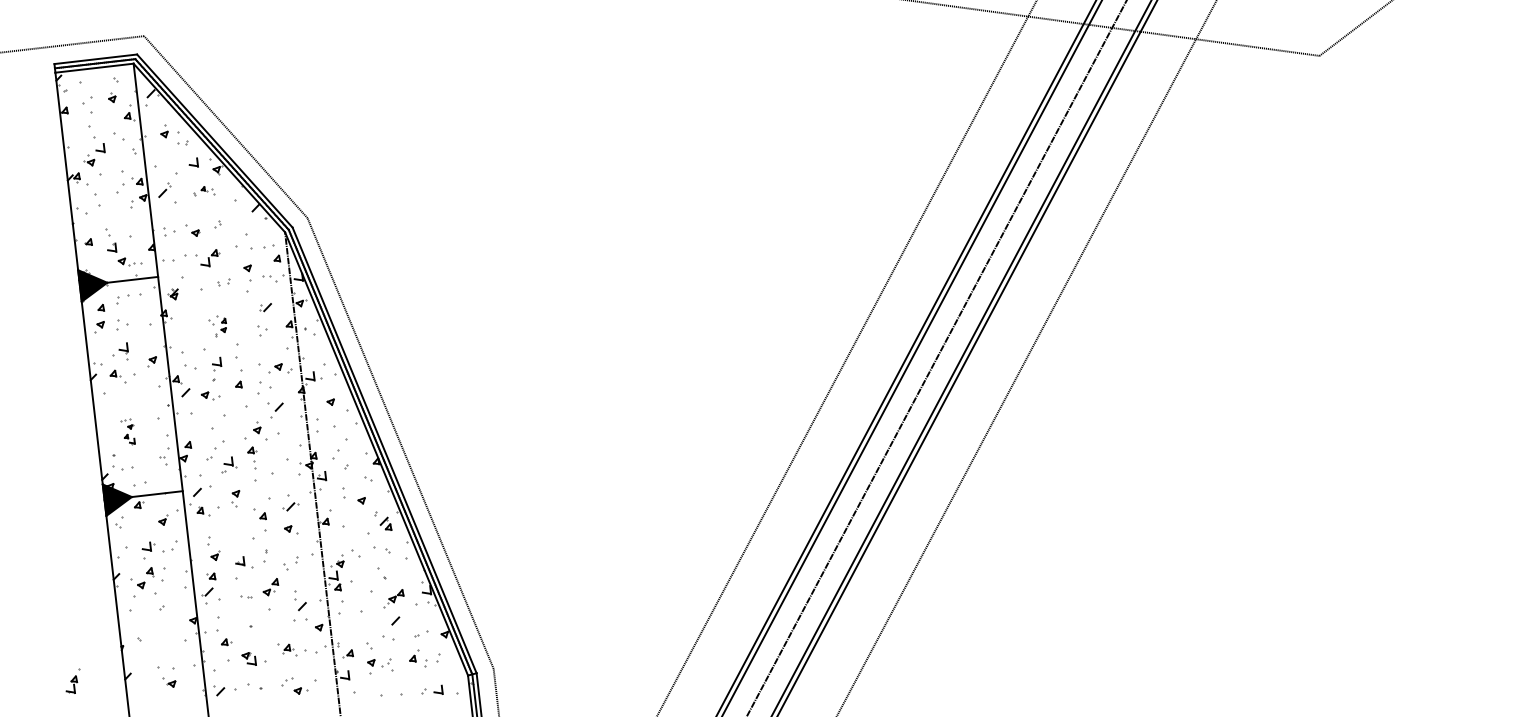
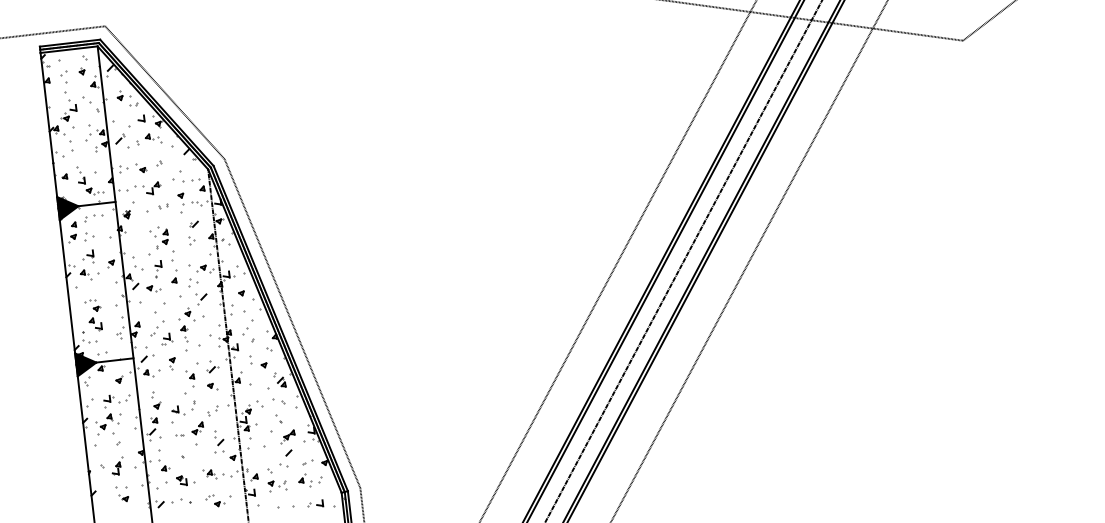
part: (204, 191) -> (149, 139), size x1.67
part: (217, 325) -> (158, 237), size x1.43
part: (127, 432) -> (93, 315), size x1.67
part: (73, 680) -> (117, 465), moved

